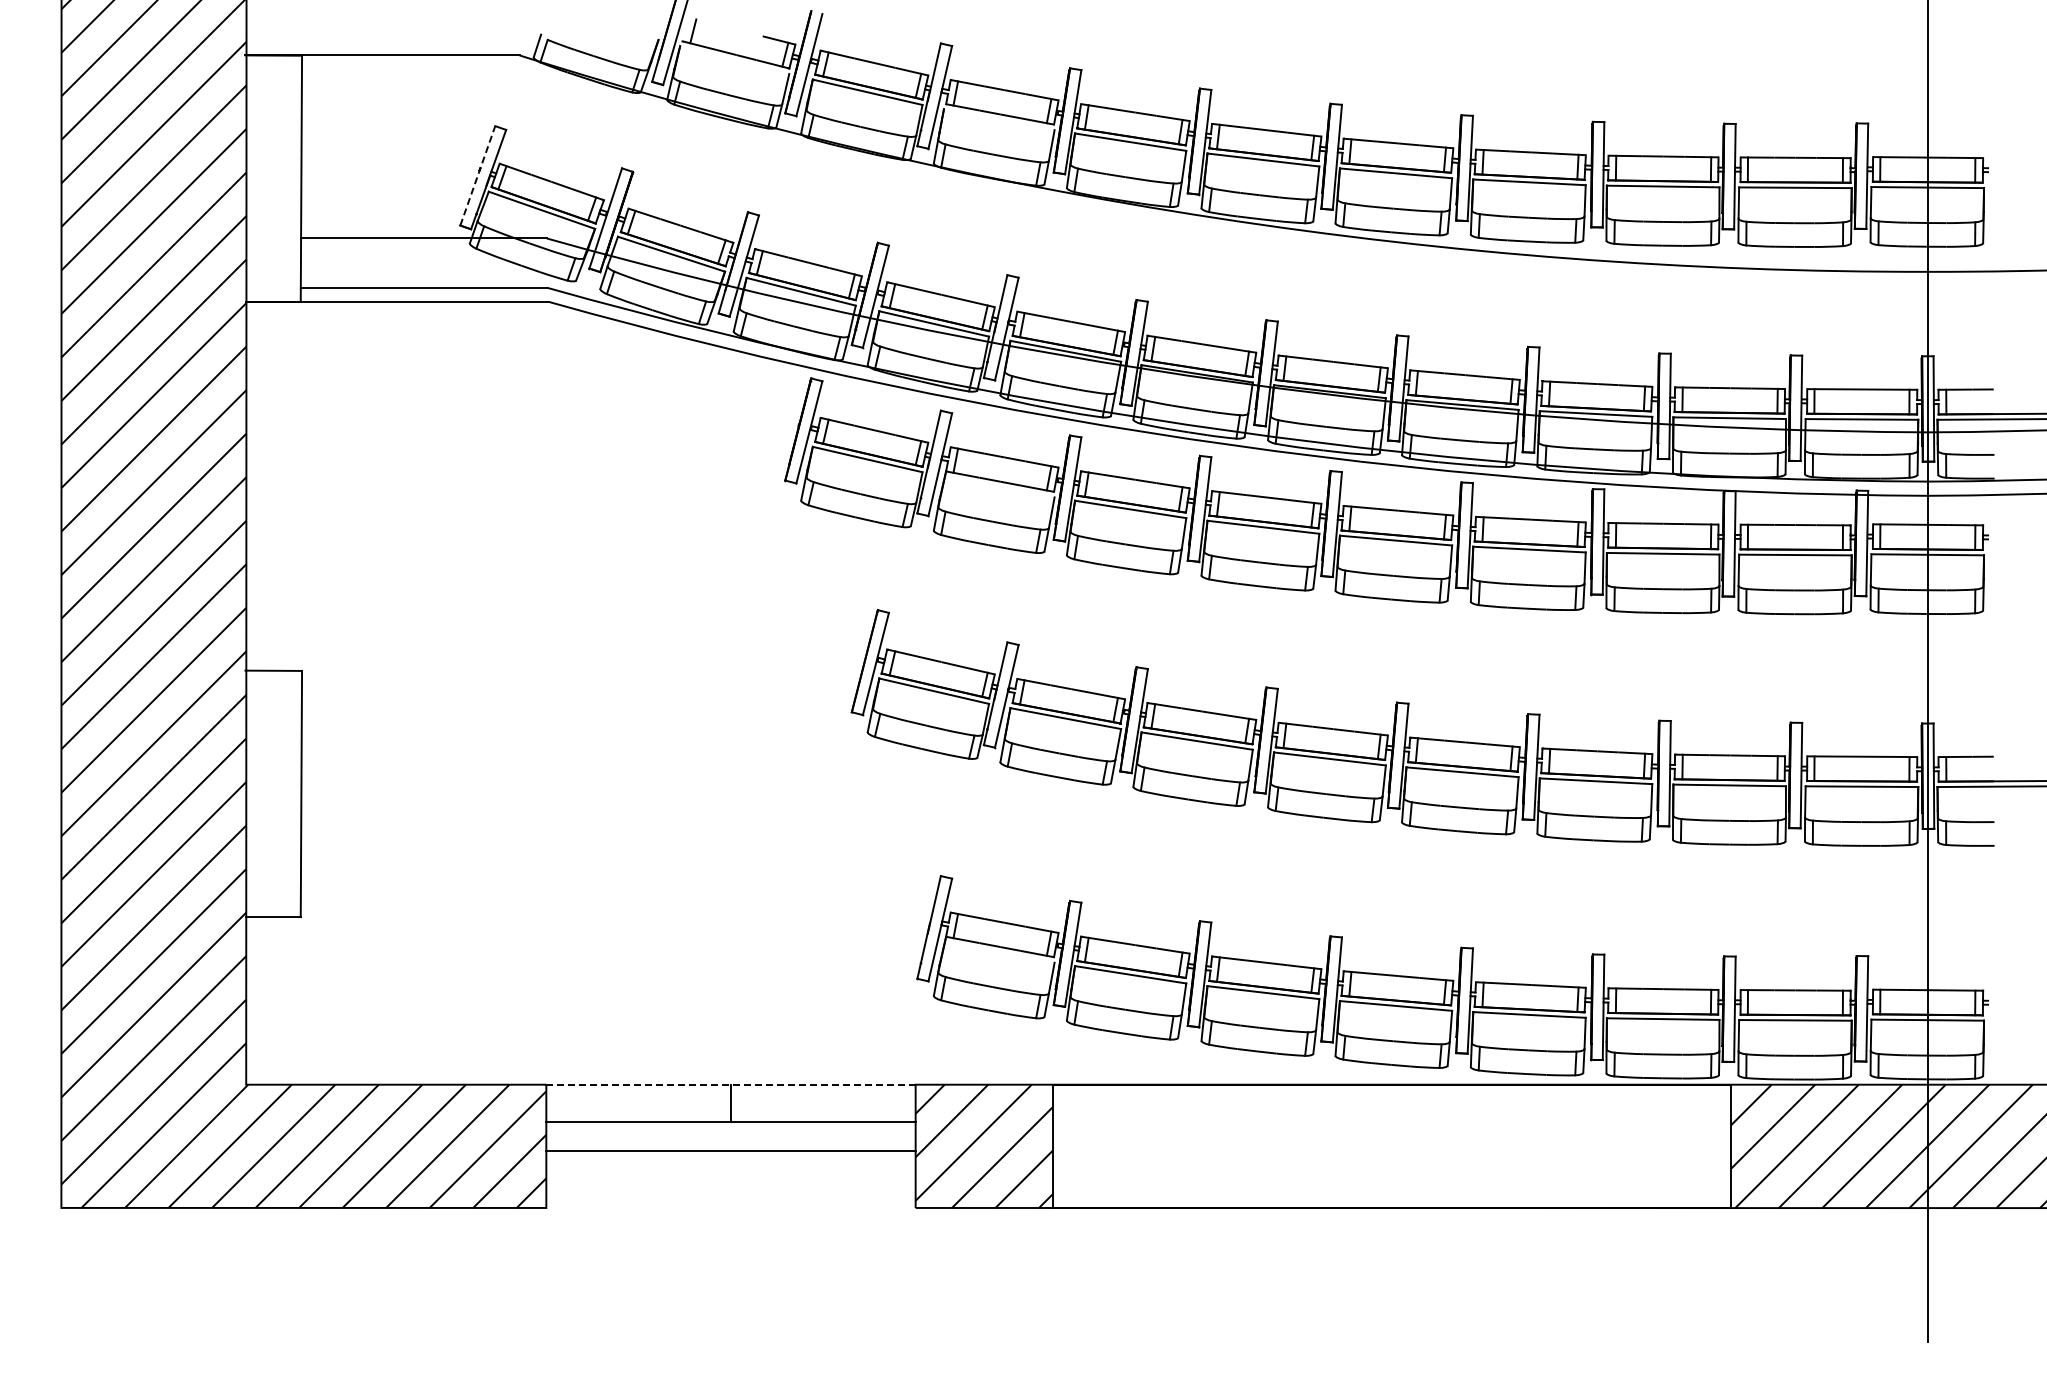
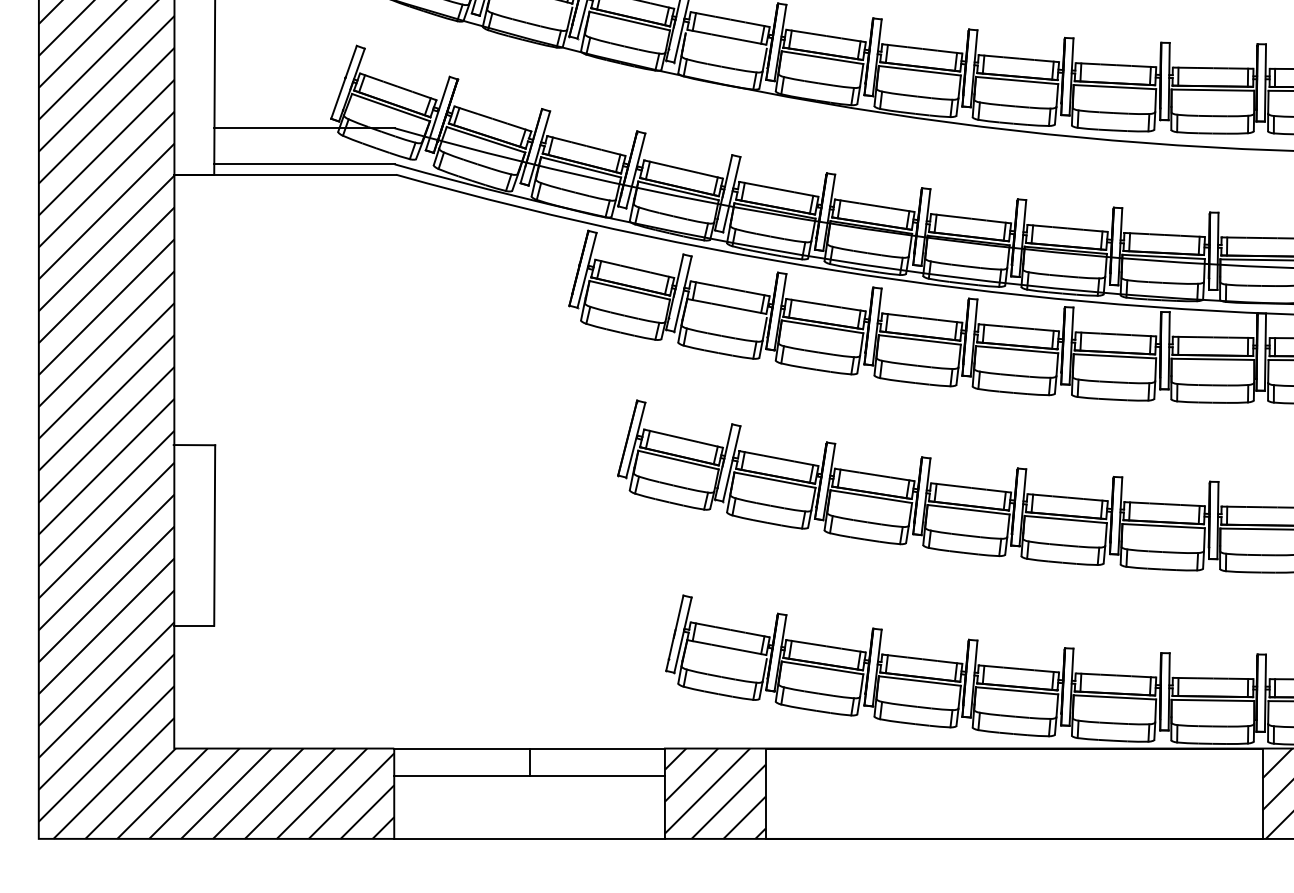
line: (477, 175) -> (343, 82), dashed -> solid
line: (730, 1084) -> (529, 748), dashed -> solid
line: (730, 1150) -> (529, 838), moved

